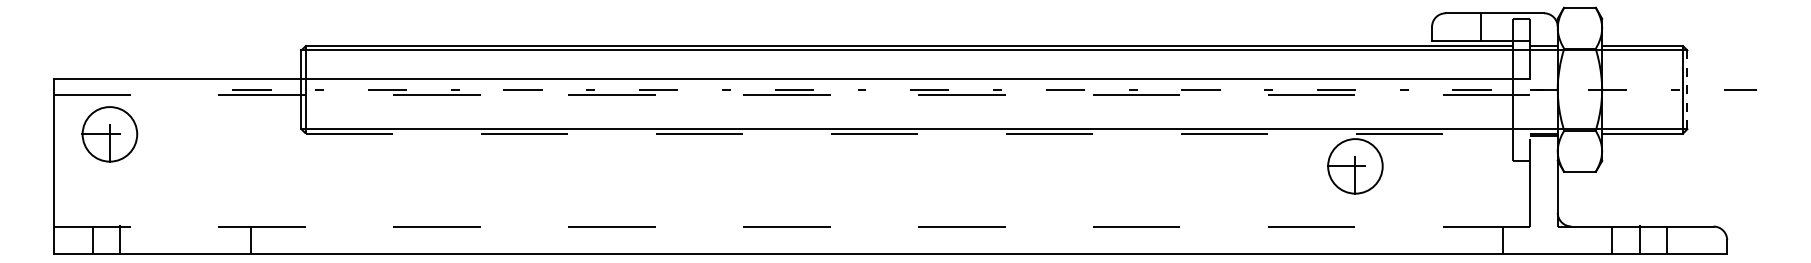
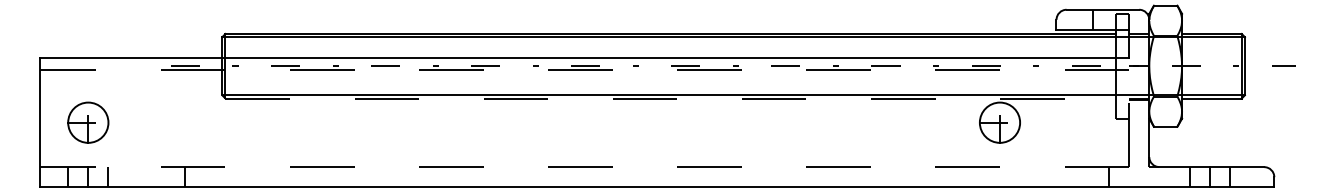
line: (1687, 90) -> (1245, 66), dashed -> solid
part: (109, 134) -> (88, 122), moved
line: (147, 239) -> (108, 176), added

